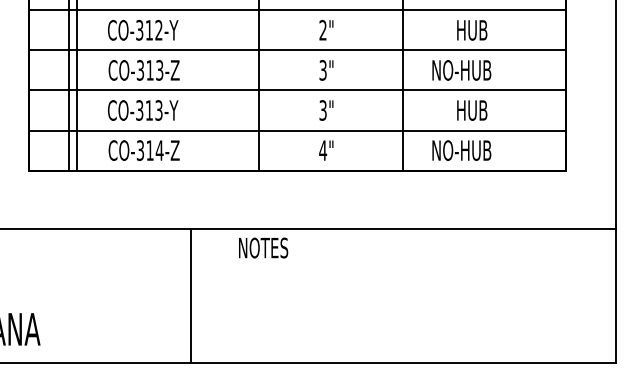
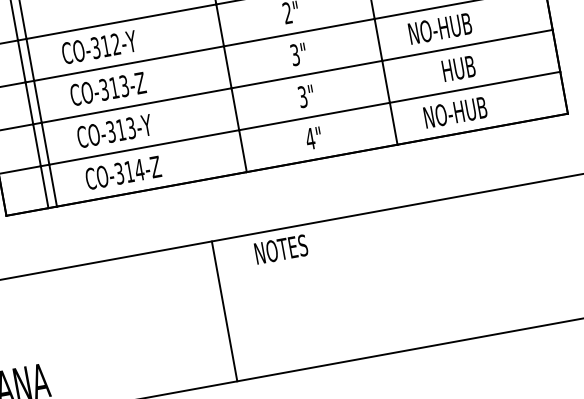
text: (263, 247) -> (281, 248), moved
line: (190, 295) -> (224, 311), moved

